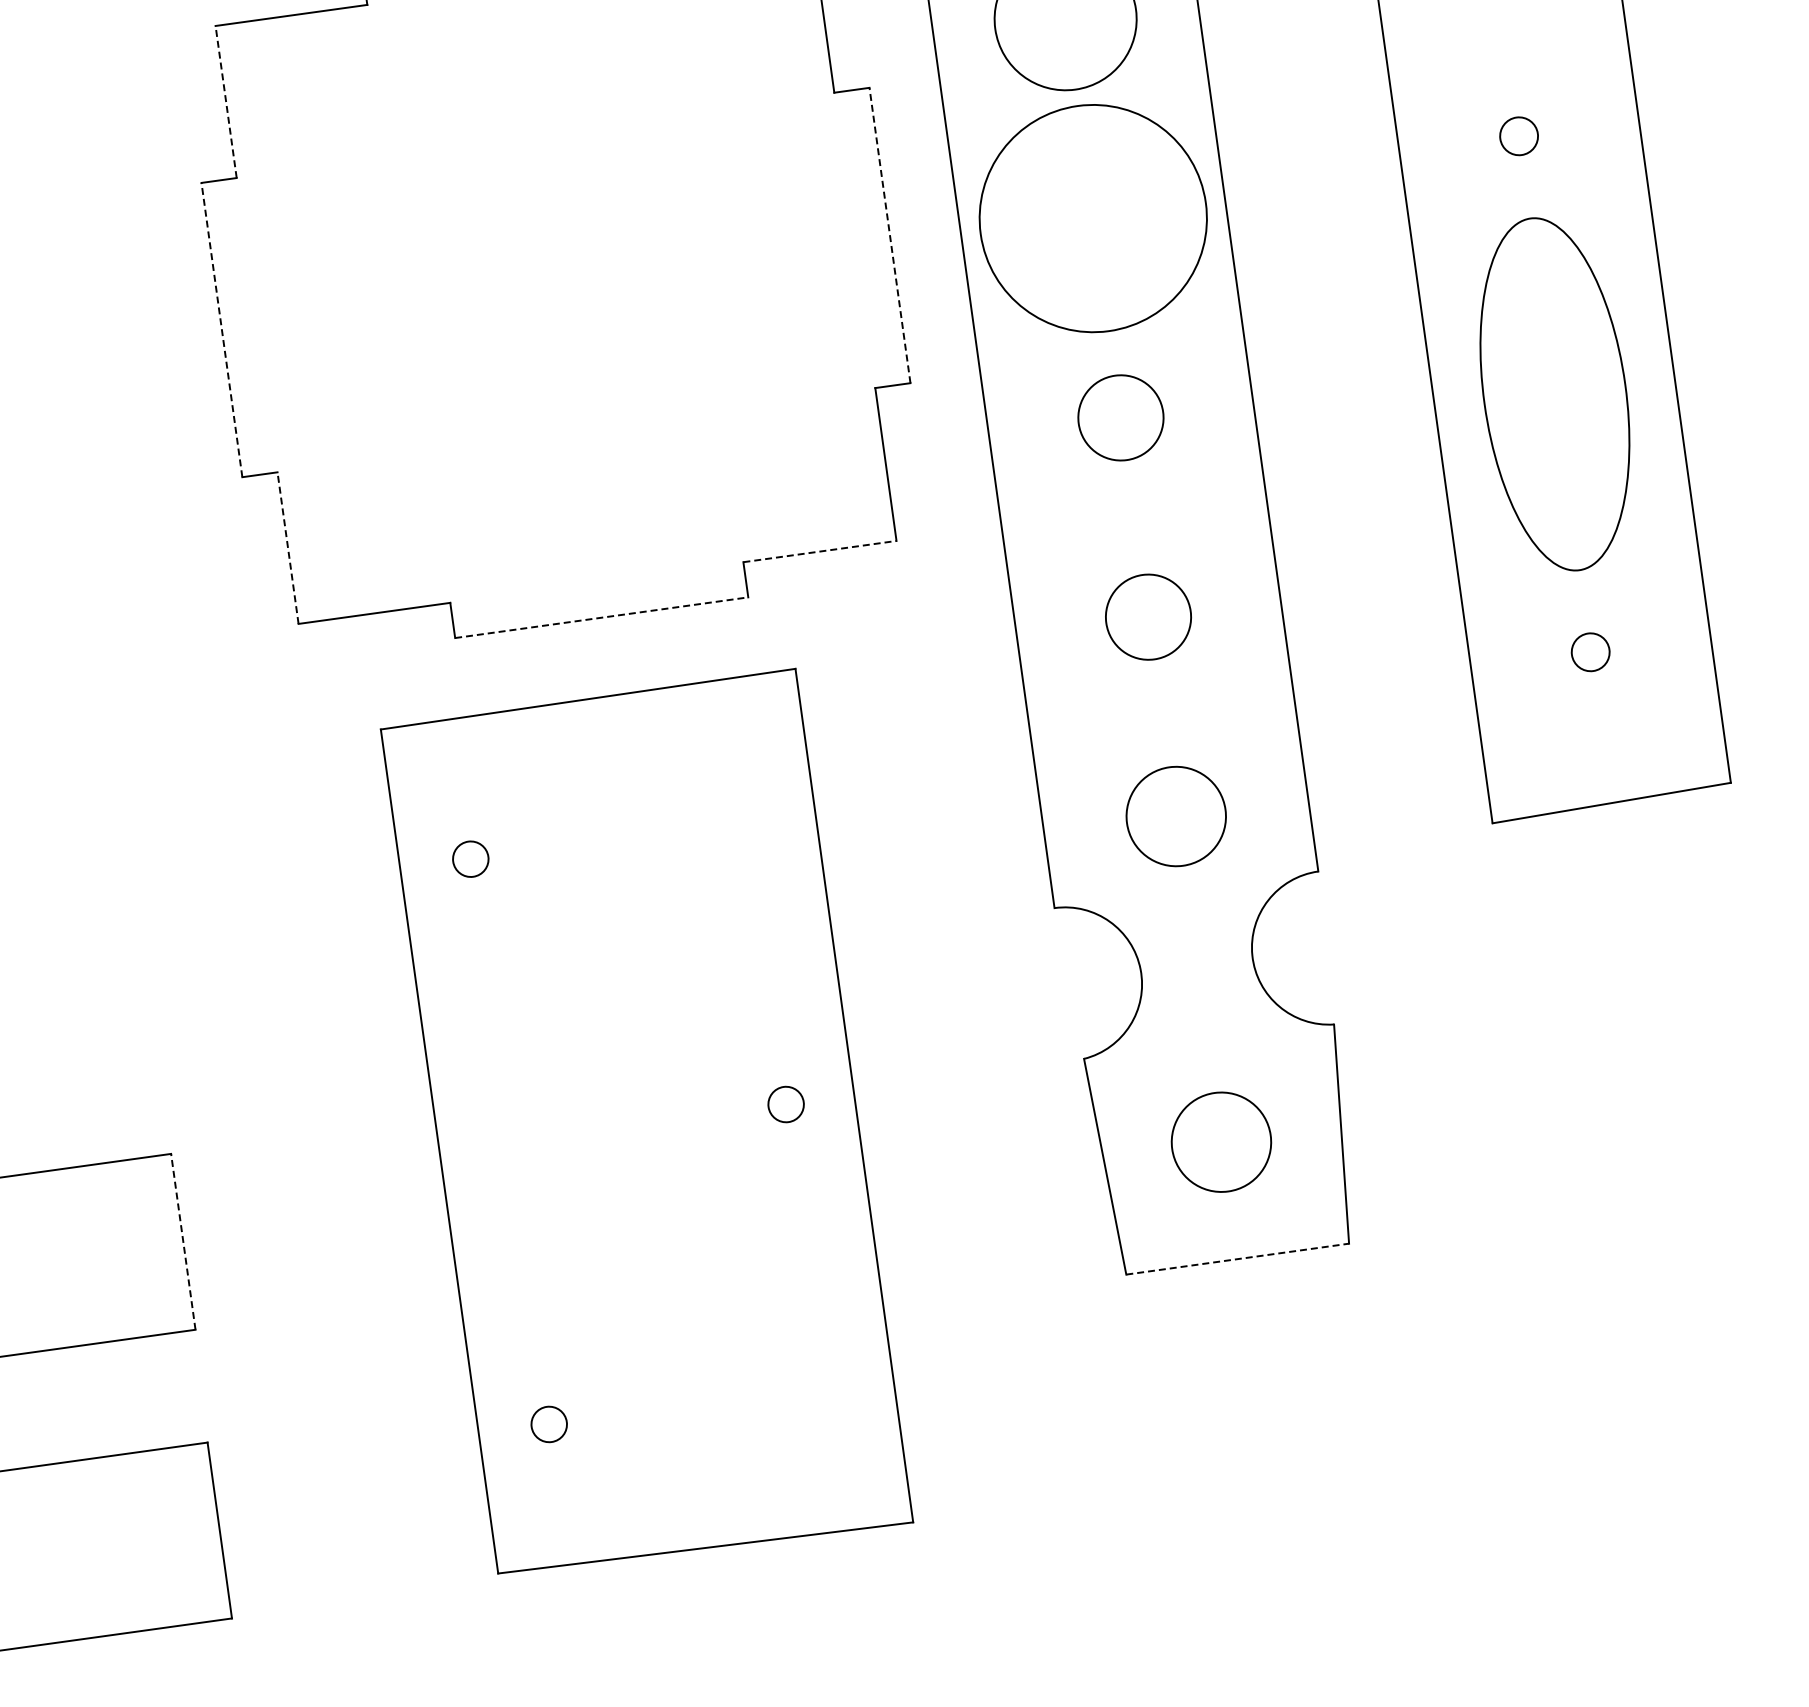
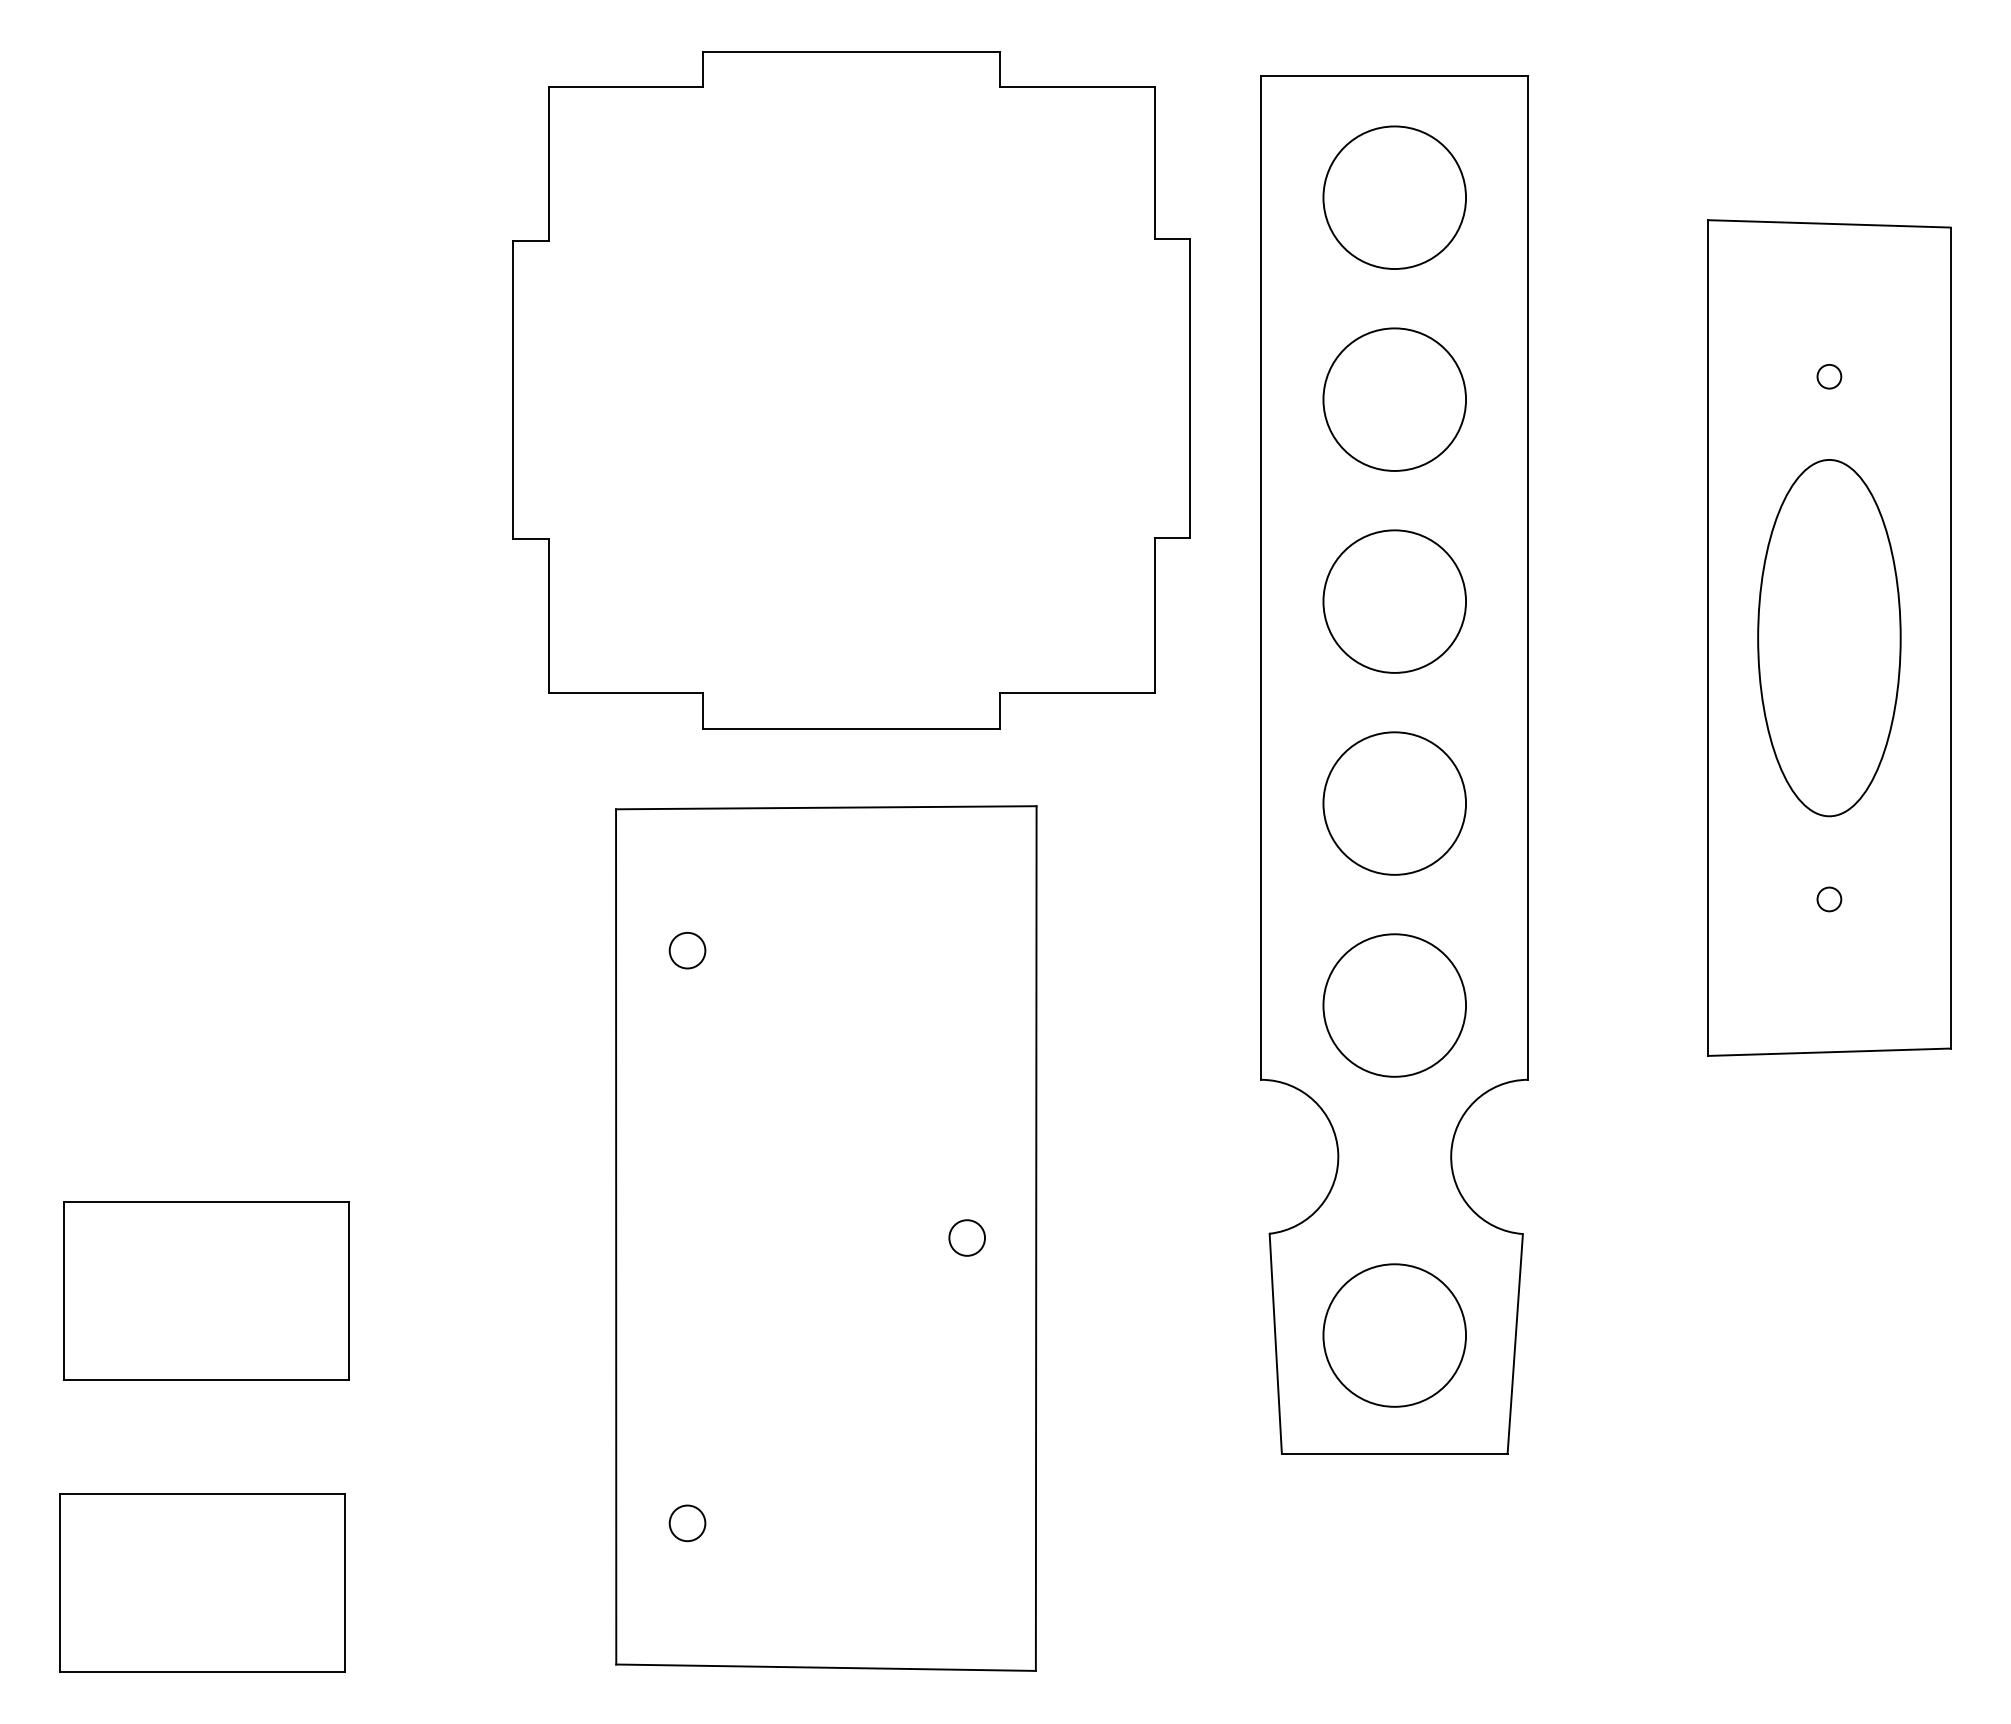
line: (225, 101) -> (548, 163), dashed -> solid
circle: (1519, 136) -> (1829, 376), size x0.62
circle: (1093, 218) -> (1394, 399), size x0.62
line: (890, 235) -> (1190, 388), dashed -> solid
line: (222, 329) -> (513, 389), dashed -> solid
circle: (1120, 417) -> (1394, 601), size x1.67
line: (287, 548) -> (548, 616), dashed -> solid
line: (820, 552) -> (1077, 693), dashed -> solid
line: (602, 617) -> (851, 728), dashed -> solid
circle: (1148, 617) -> (1394, 803), size x1.67
circle: (1590, 652) -> (1829, 899), size x0.62
circle: (1176, 816) -> (1394, 1005), size x1.43
circle: (1221, 1142) -> (1394, 1335), size x1.43
line: (183, 1240) -> (349, 1290), dashed -> solid
line: (1237, 1259) -> (1394, 1454), dashed -> solid

